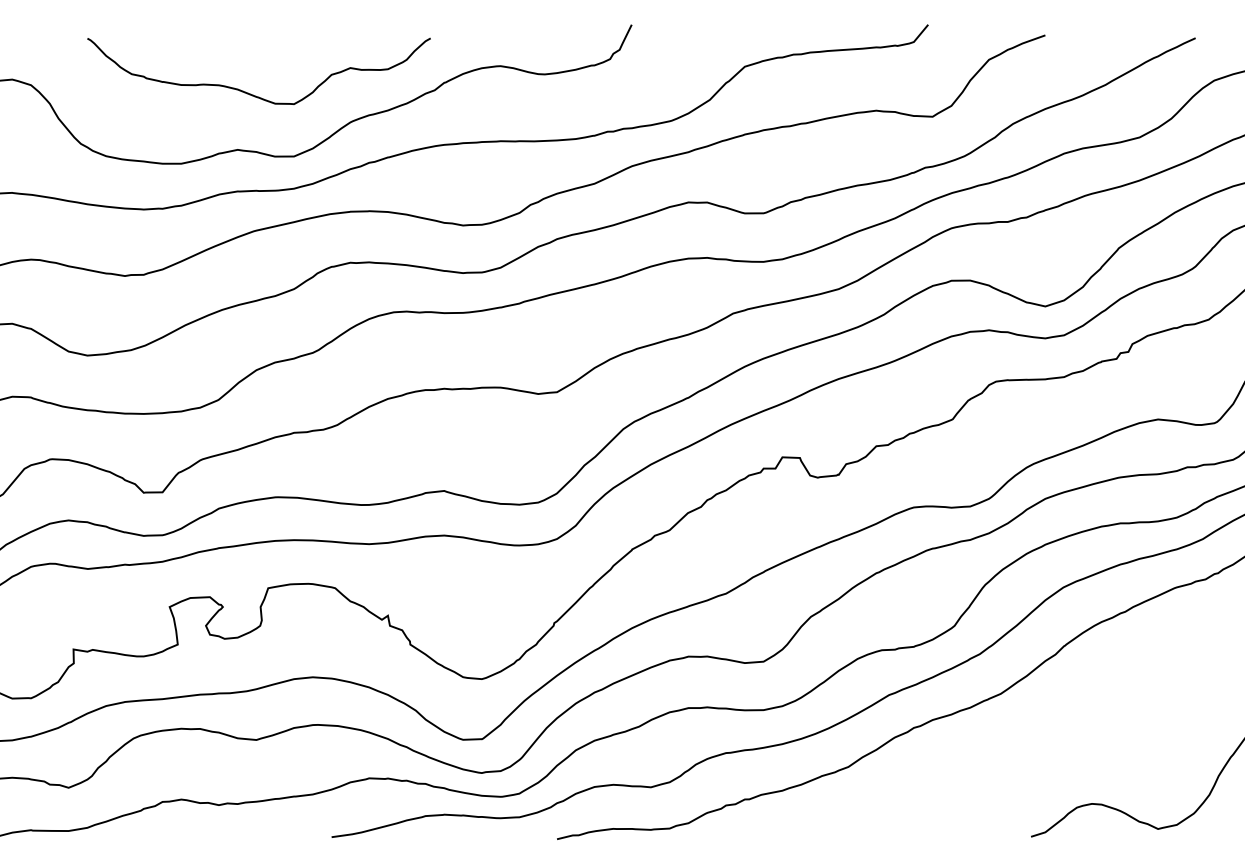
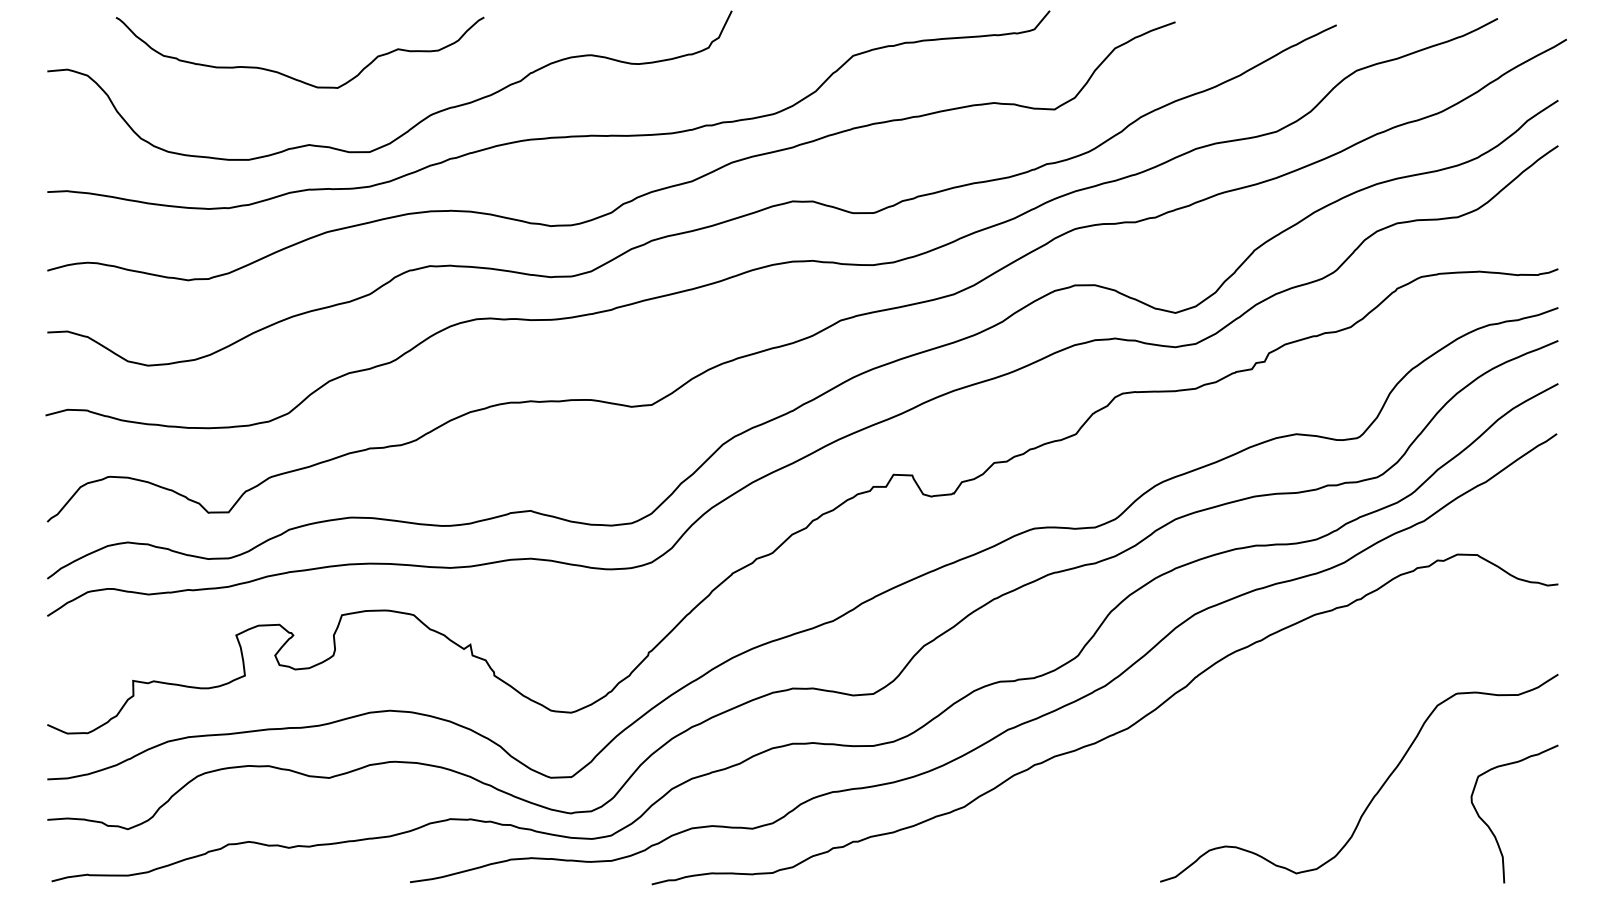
curve: (248, 92) -> (288, 75), moved

